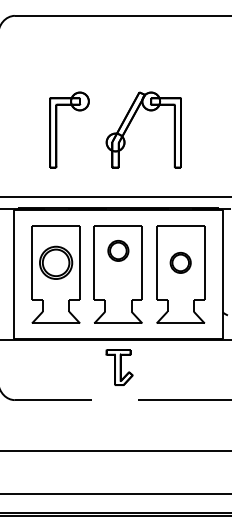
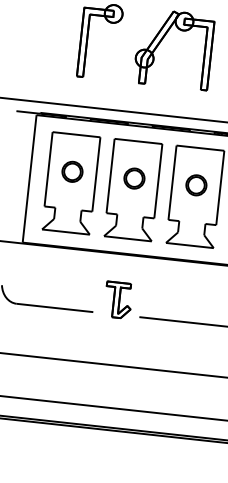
part: (118, 250) -> (134, 178), moved
part: (55, 262) -> (71, 171), size x0.62
part: (119, 367) -> (118, 300), moved

